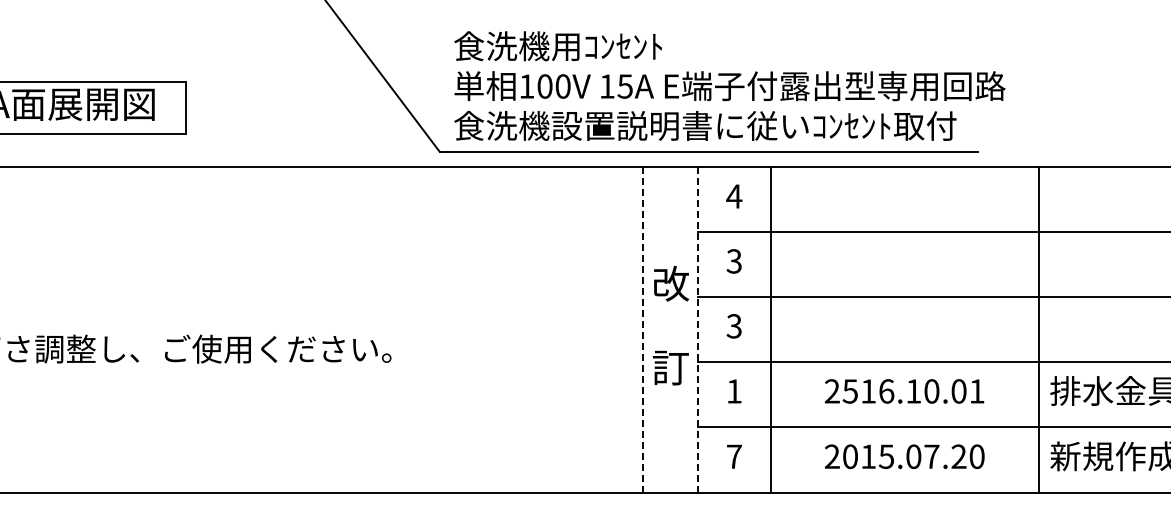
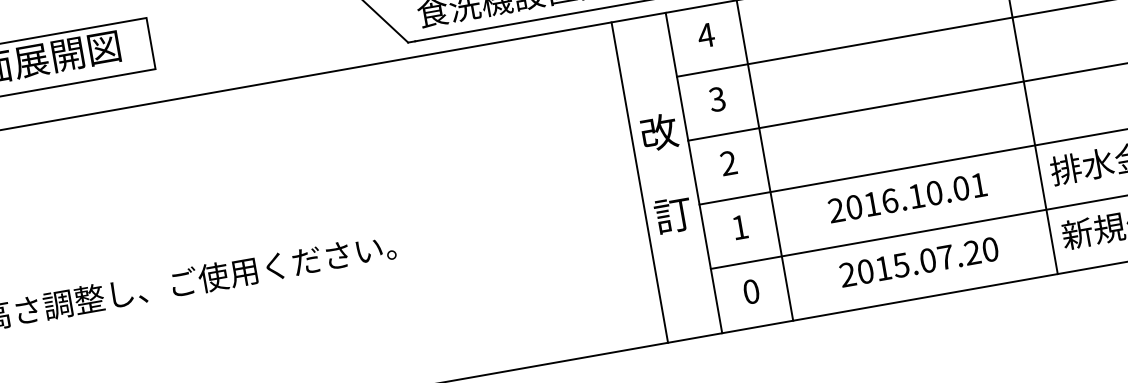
text: (733, 326) -> (727, 163), 3 -> 2
line: (643, 329) -> (639, 182), dashed -> solid
line: (698, 329) -> (693, 172), dashed -> solid
text: (849, 391) -> (853, 207), 2516.10.01 -> 2016.10.01
text: (734, 456) -> (751, 291), 7 -> 0

